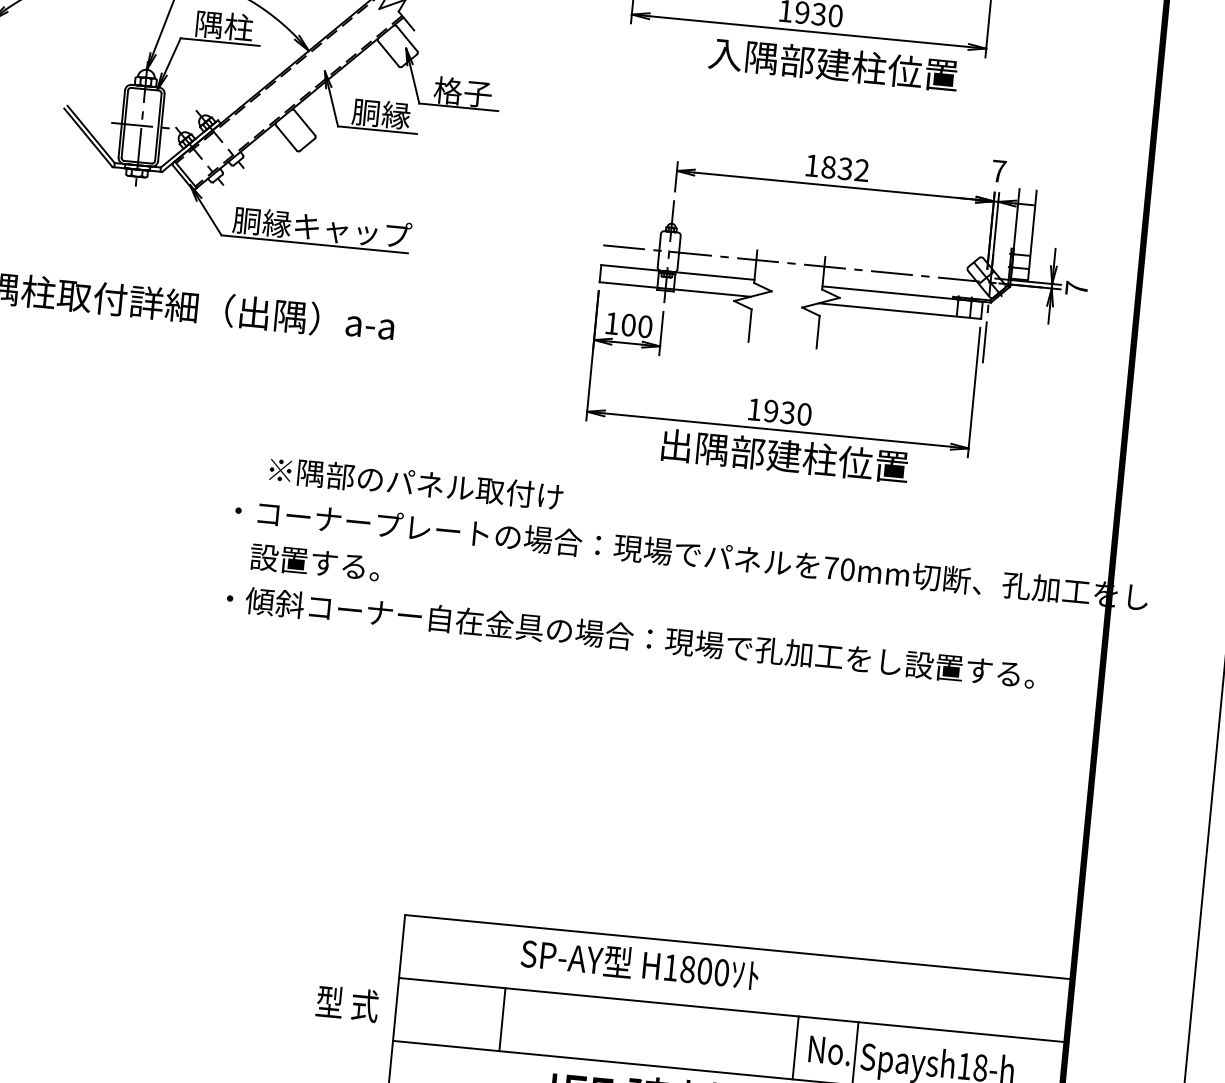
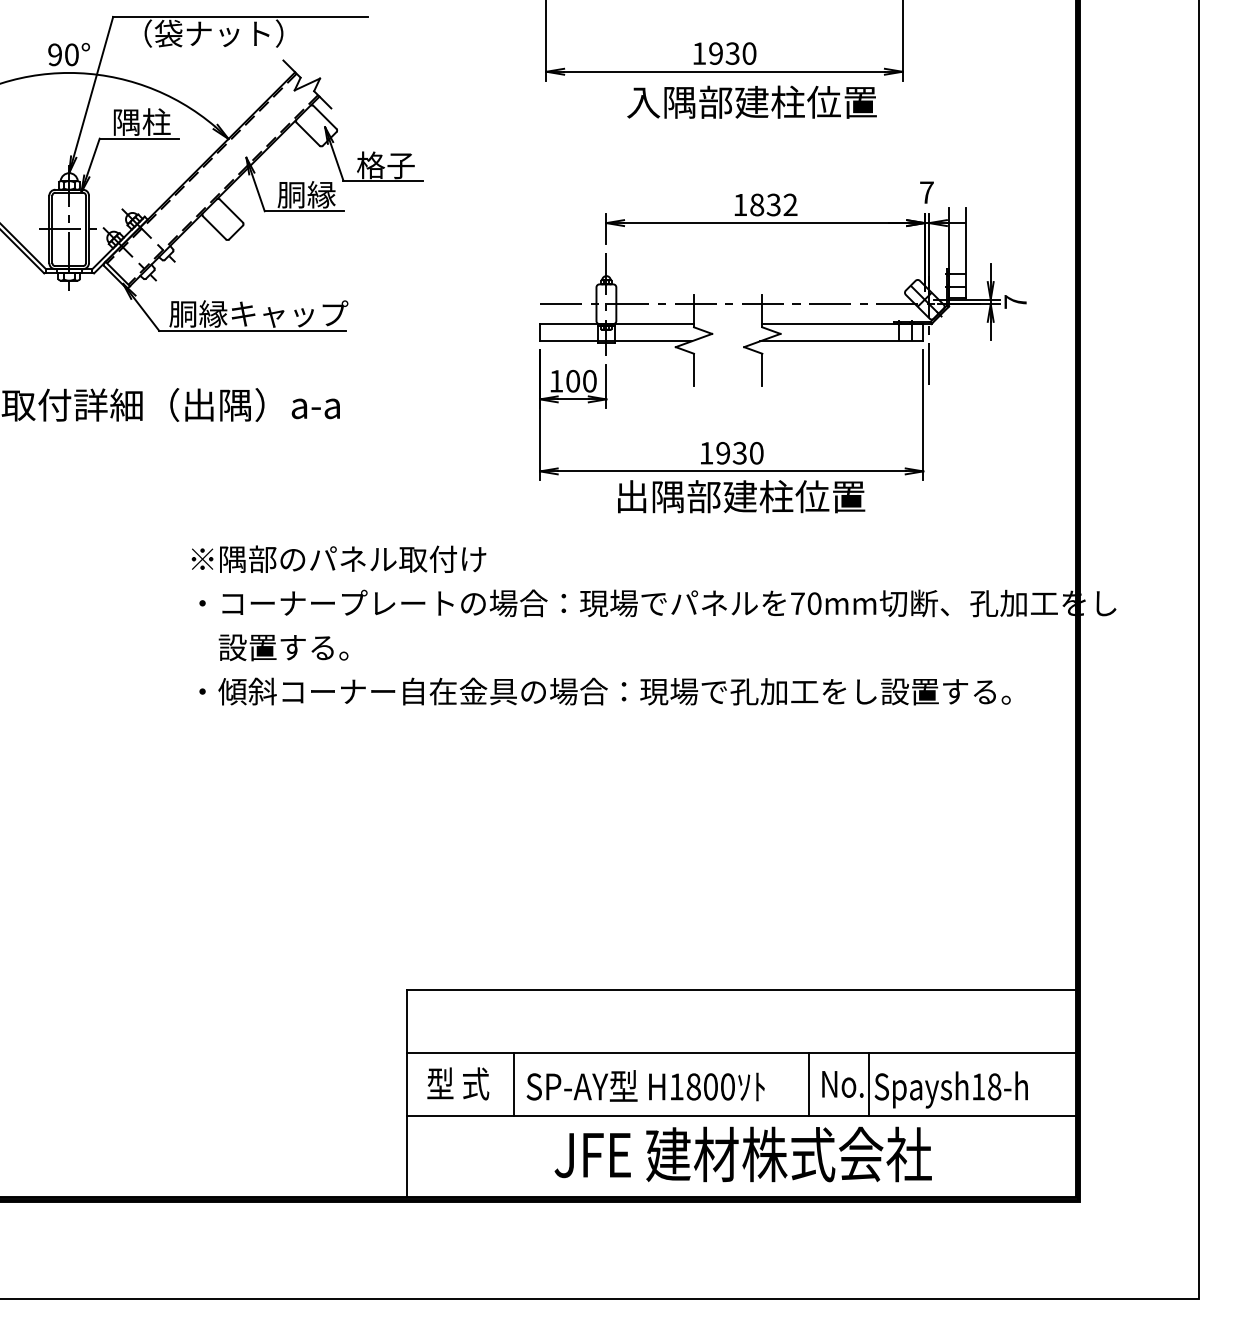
text: (415, 482) -> (338, 558), moved
text: (639, 963) -> (645, 1085), moved
text: (347, 1003) -> (458, 1083), moved

